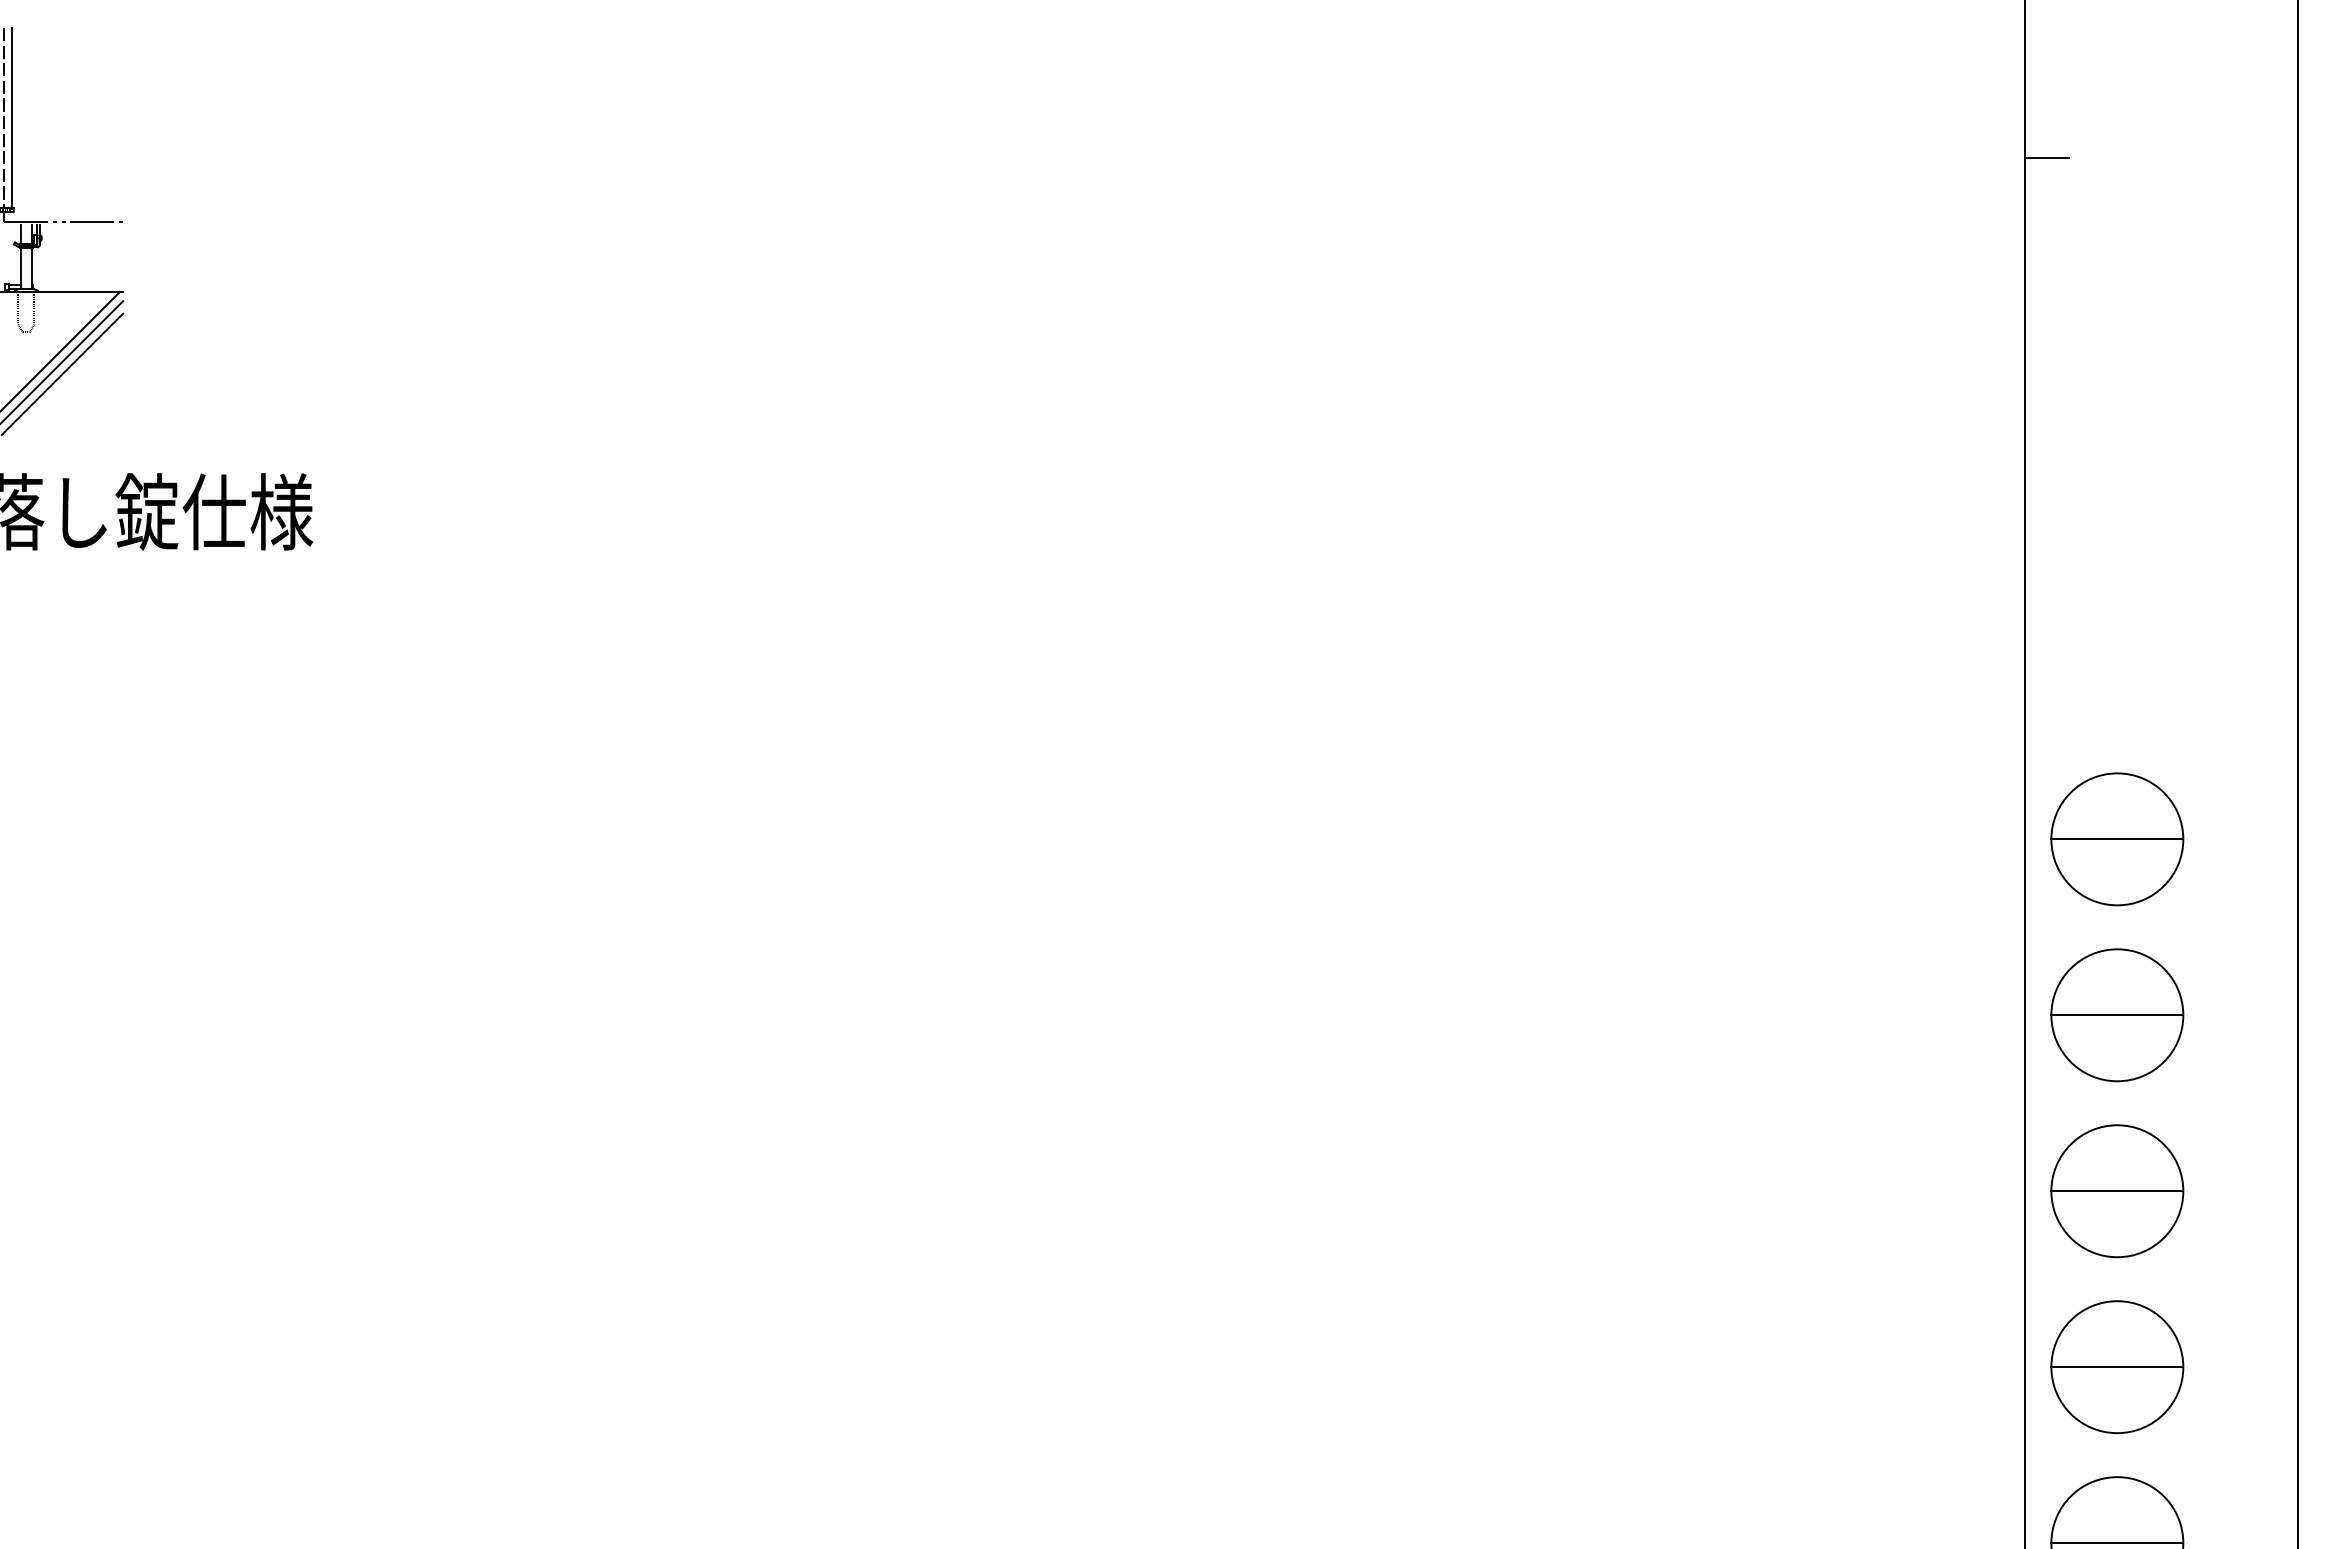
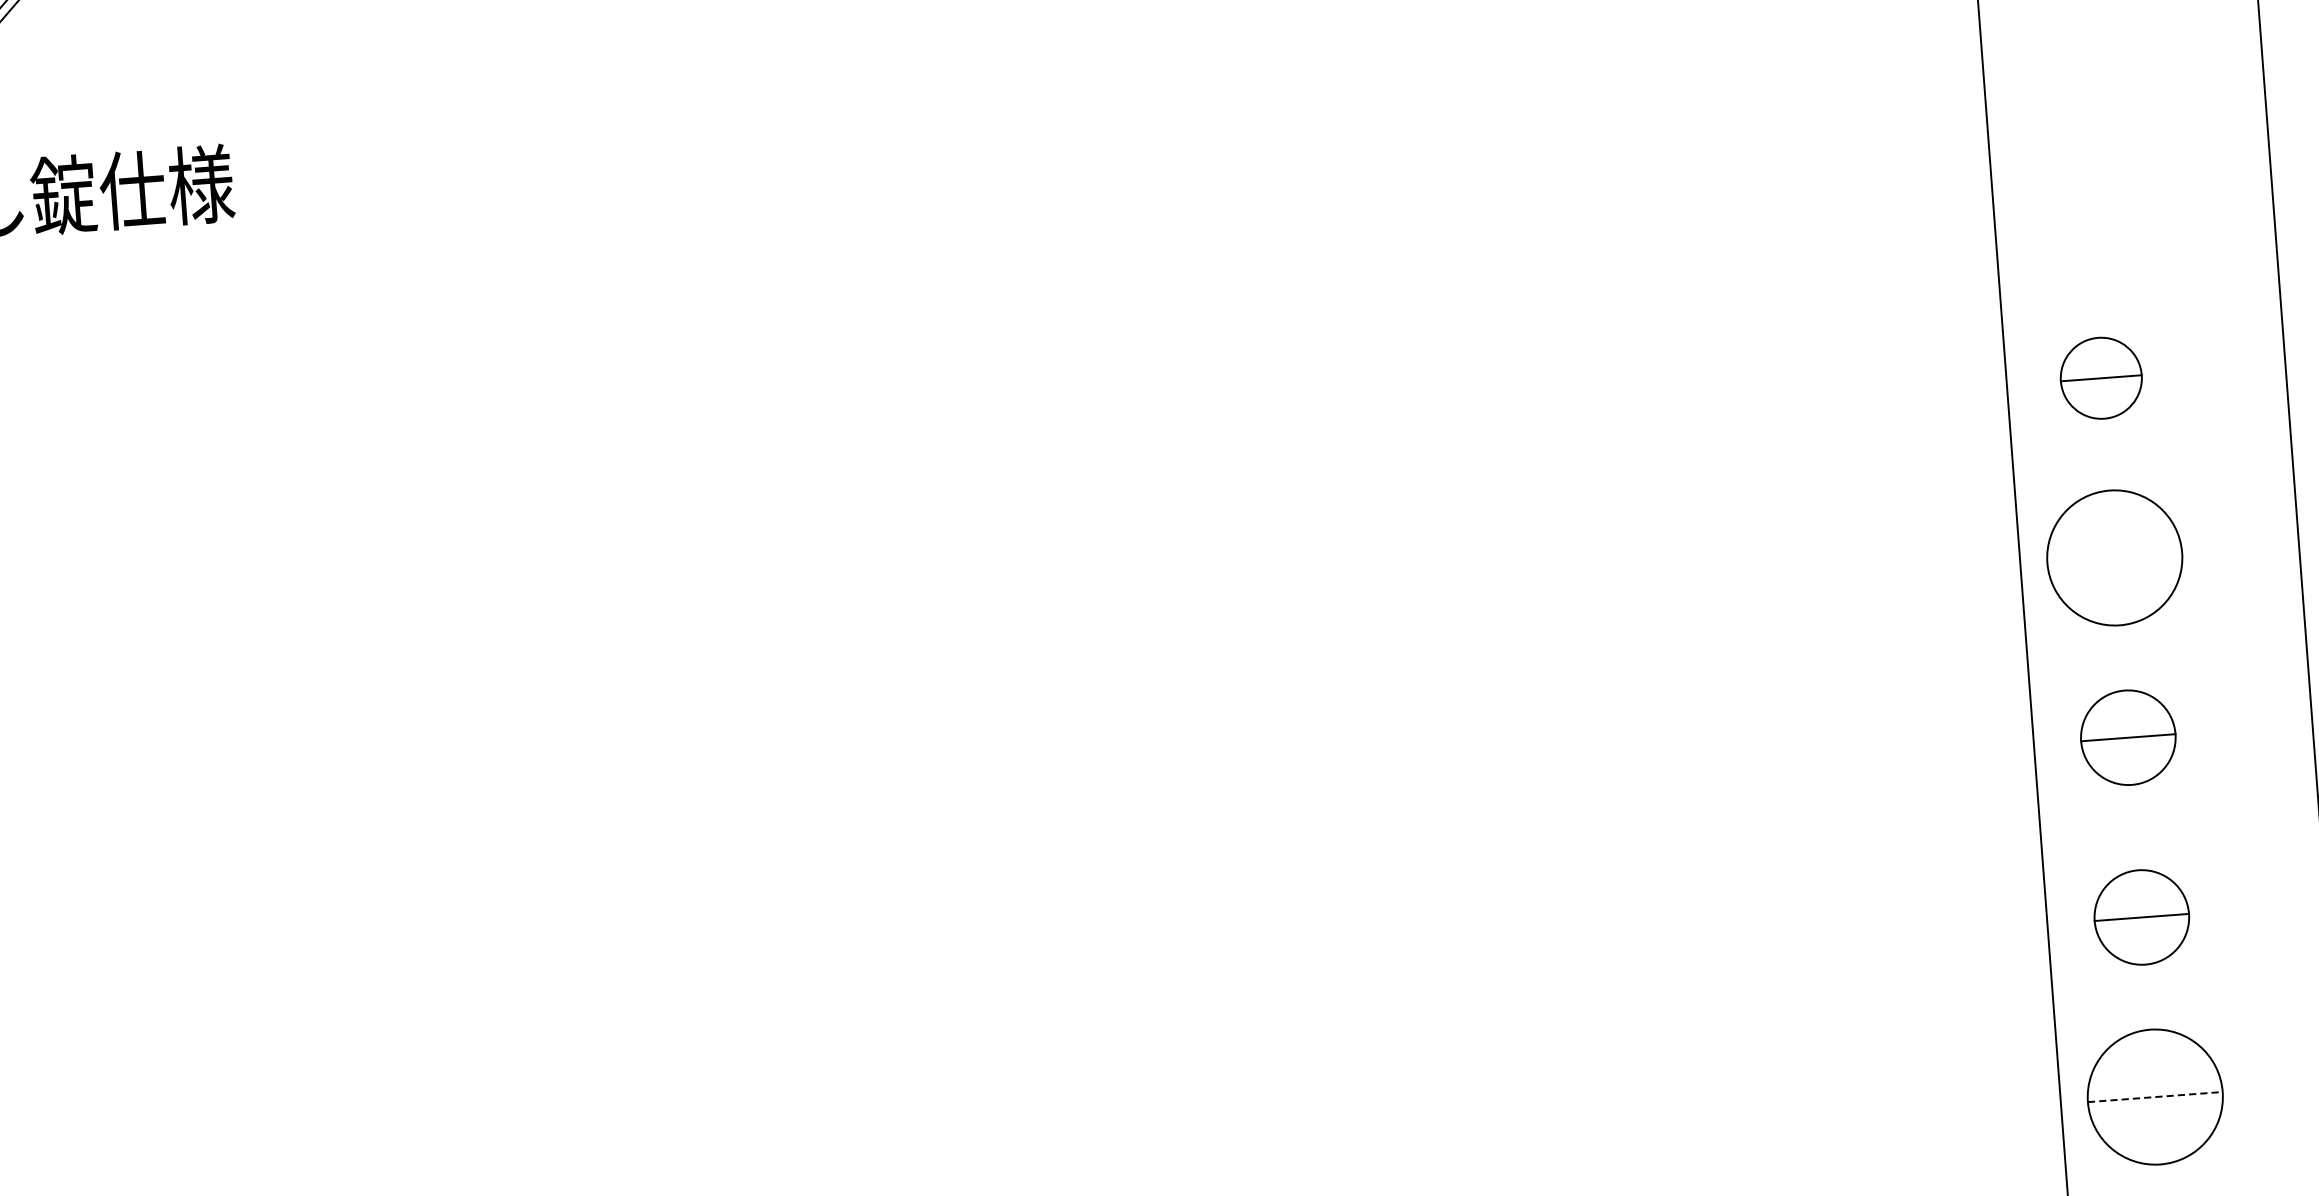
part: (2117, 839) -> (2101, 378), size x0.6
line: (2117, 1015) -> (2114, 558), removed
part: (2117, 1191) -> (2128, 737), size x0.7
part: (2117, 1367) -> (2141, 917), size x0.7
line: (2117, 1543) -> (2155, 1097), solid -> dashed

